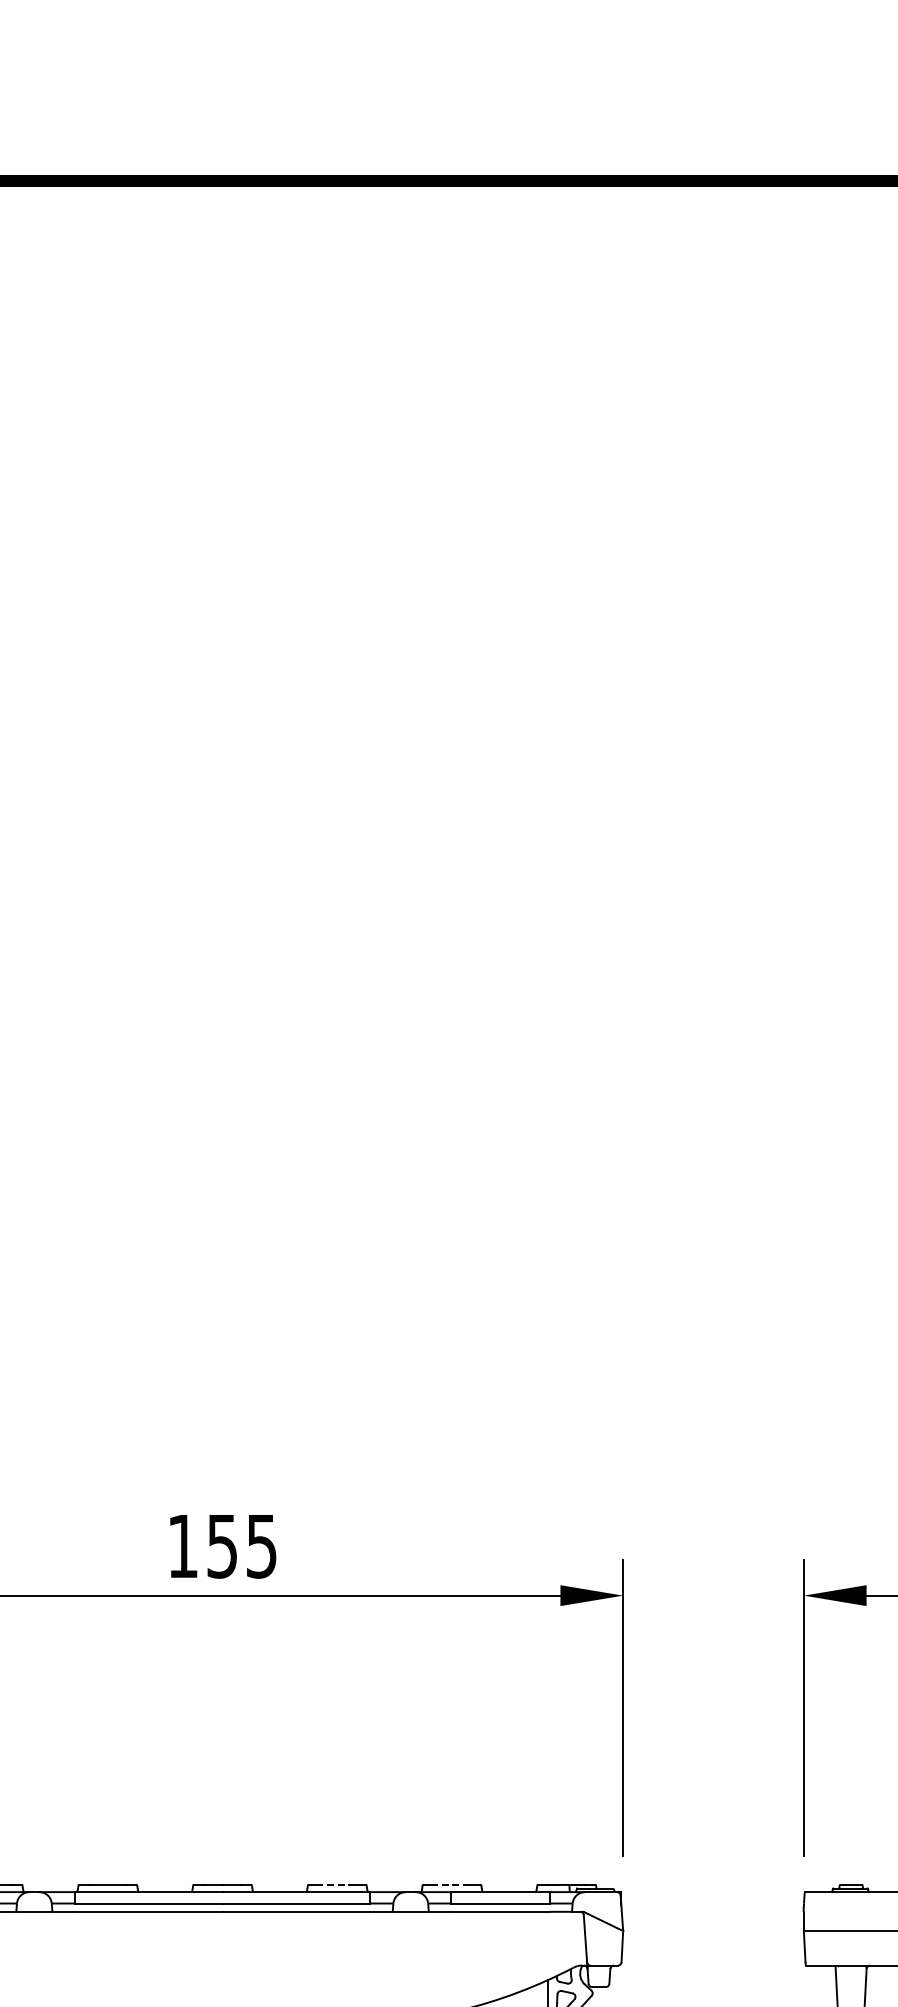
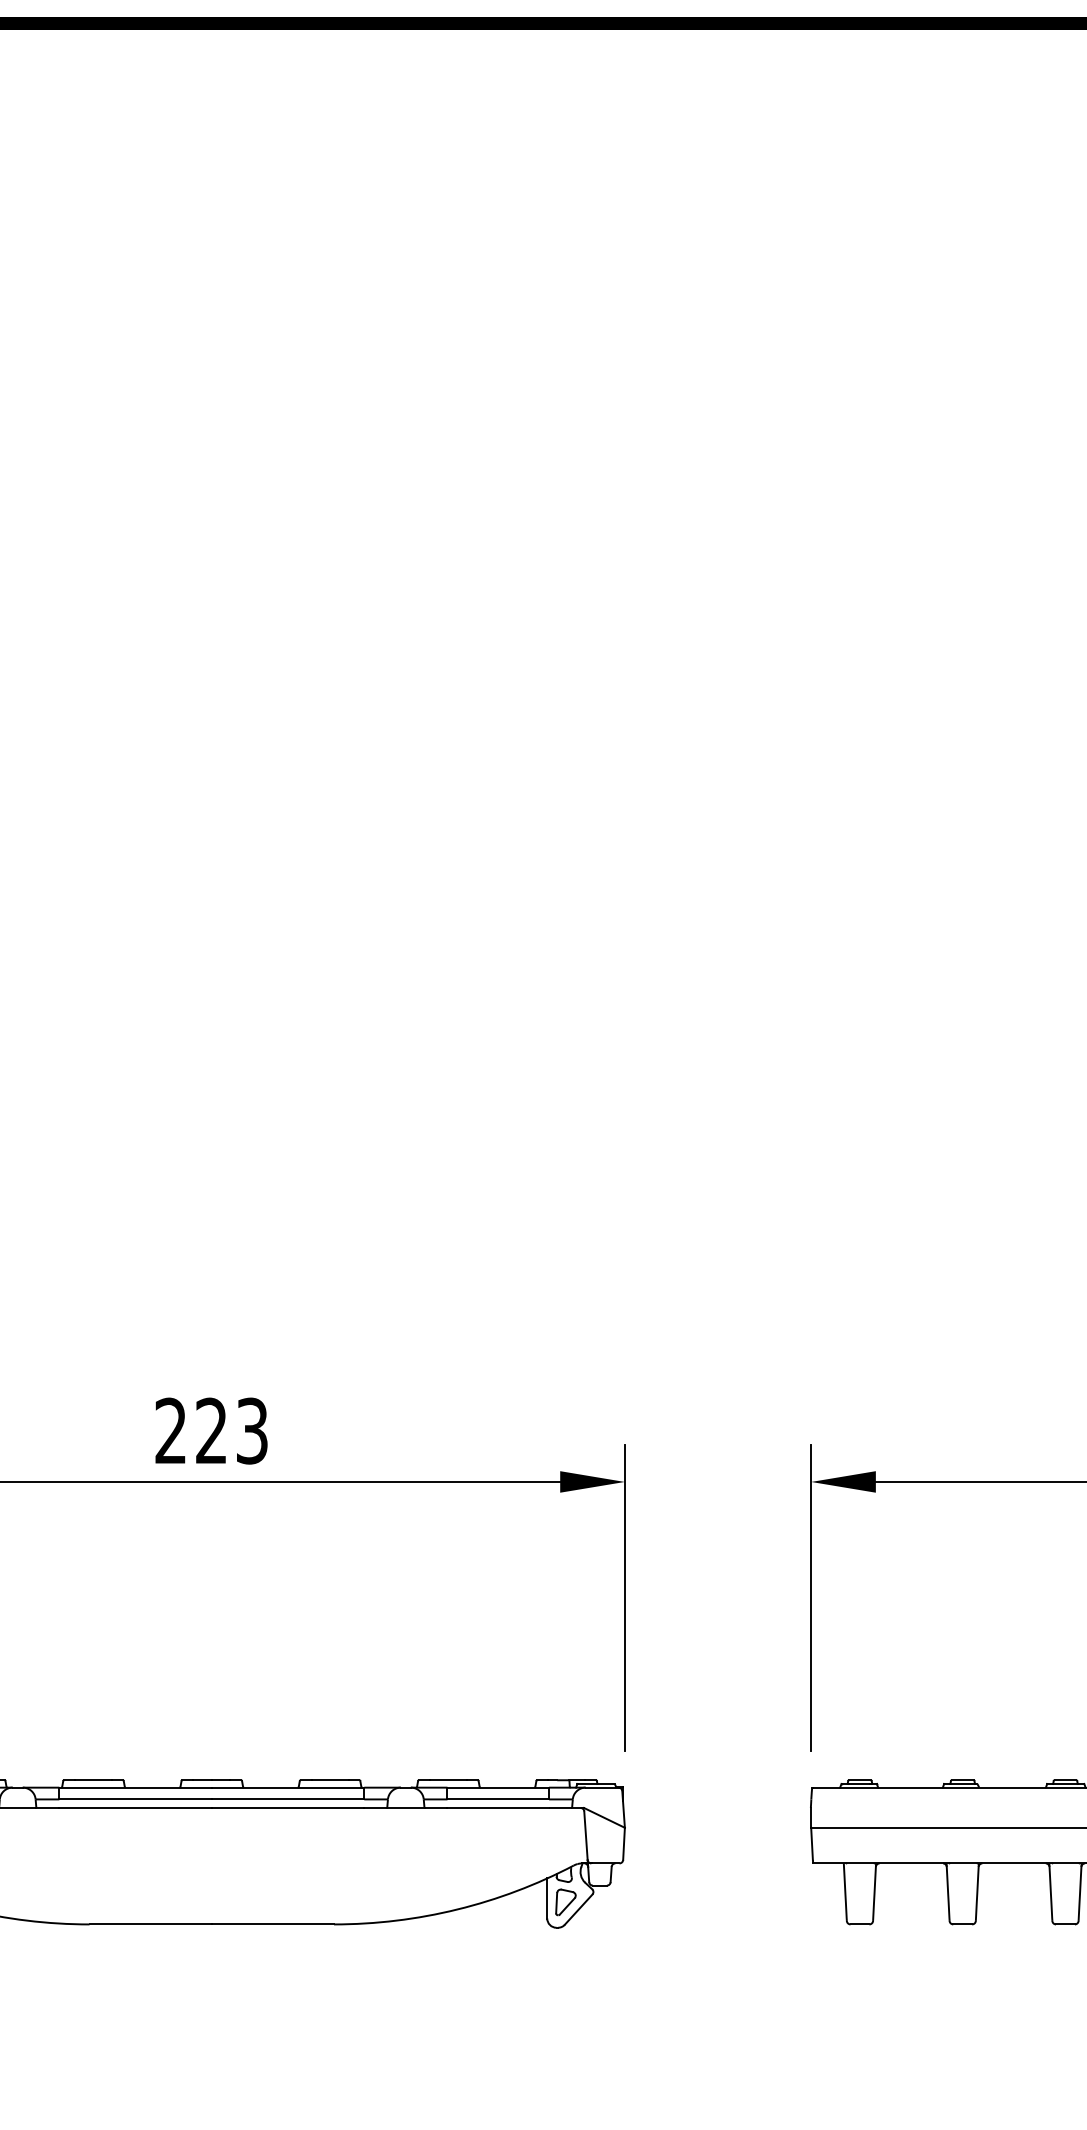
text: (222, 1545) -> (211, 1430), 155 -> 223
line: (336, 1885) -> (329, 1780), dashed -> solid
line: (451, 1885) -> (447, 1780), dashed -> solid

